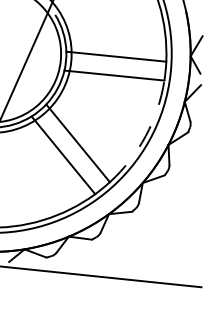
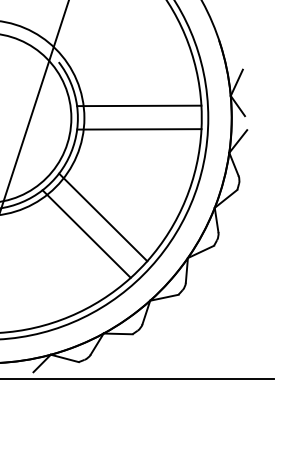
arc: (145, 135) -> (185, 199), dashed -> solid

